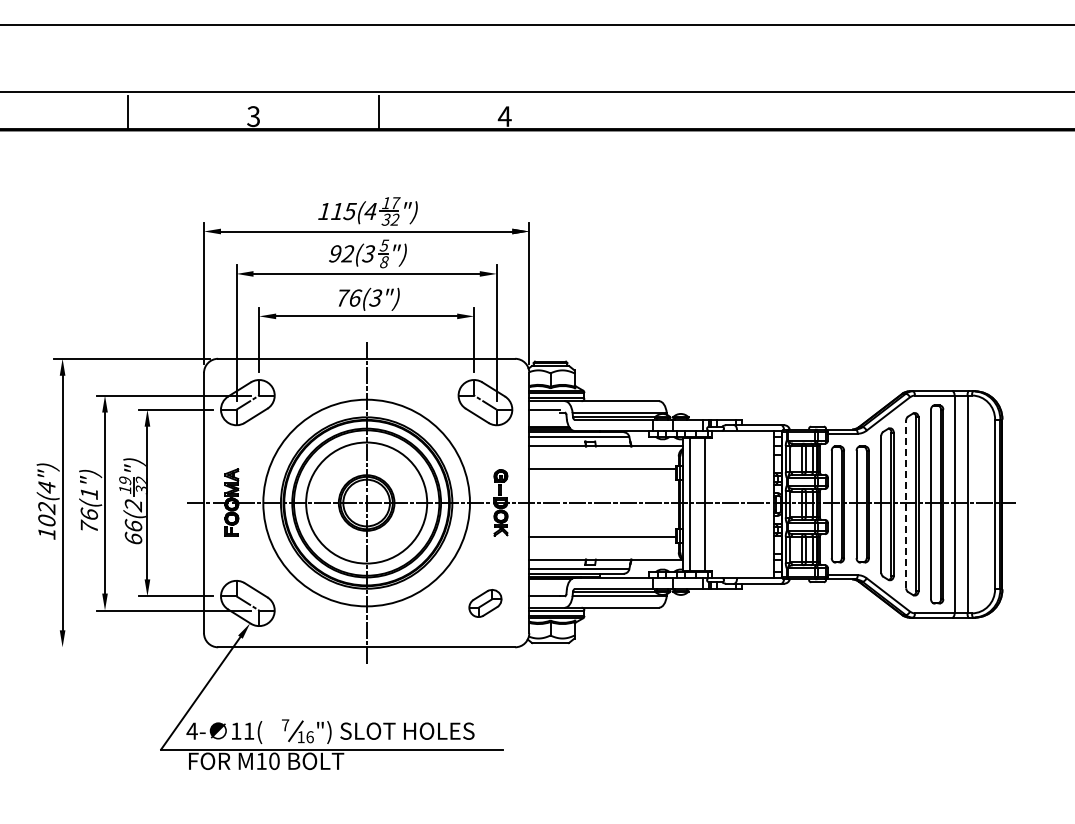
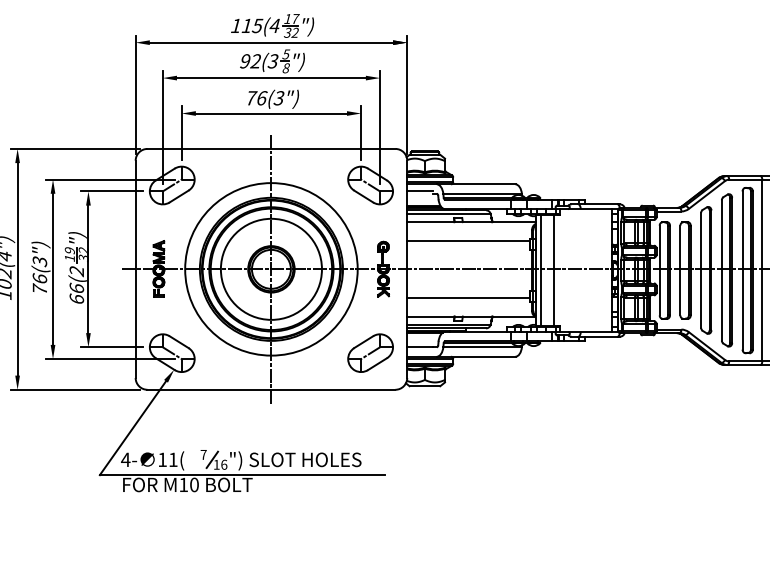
text: (89, 493) -> (40, 261), 76(1") -> 76(3")
line: (906, 504) -> (722, 270), dashed -> solid
part: (485, 603) -> (370, 353), size x1.67
line: (131, 647) -> (75, 389), added

